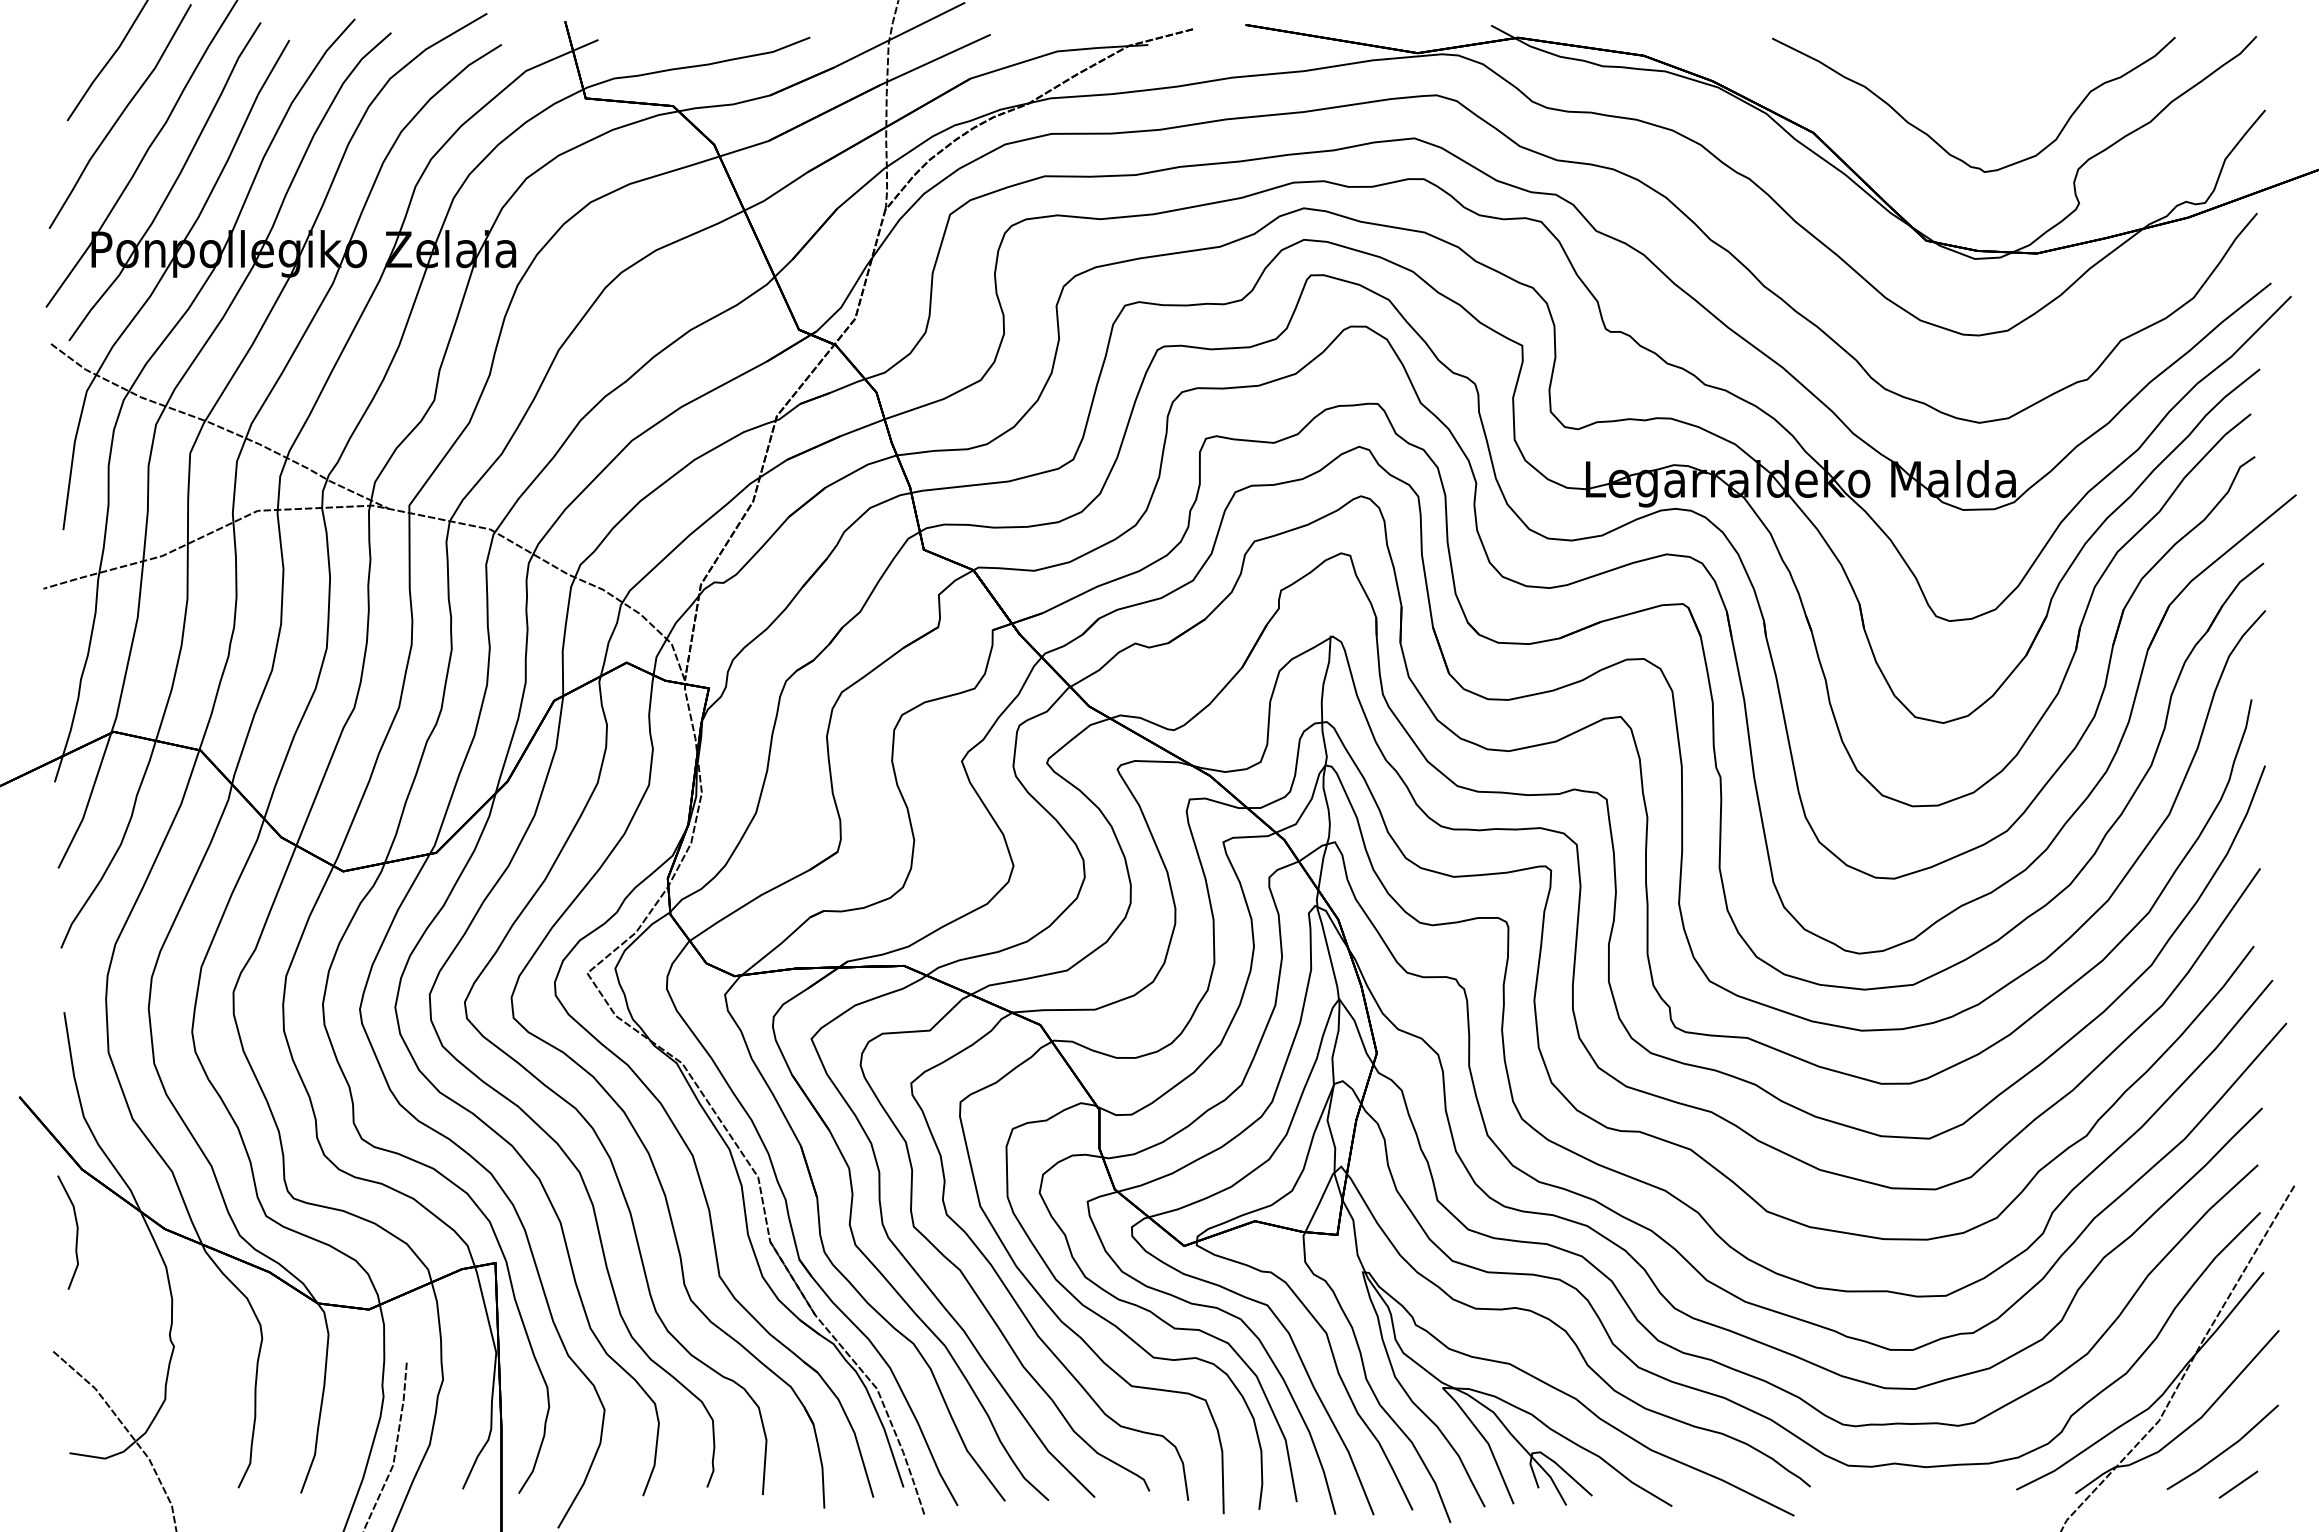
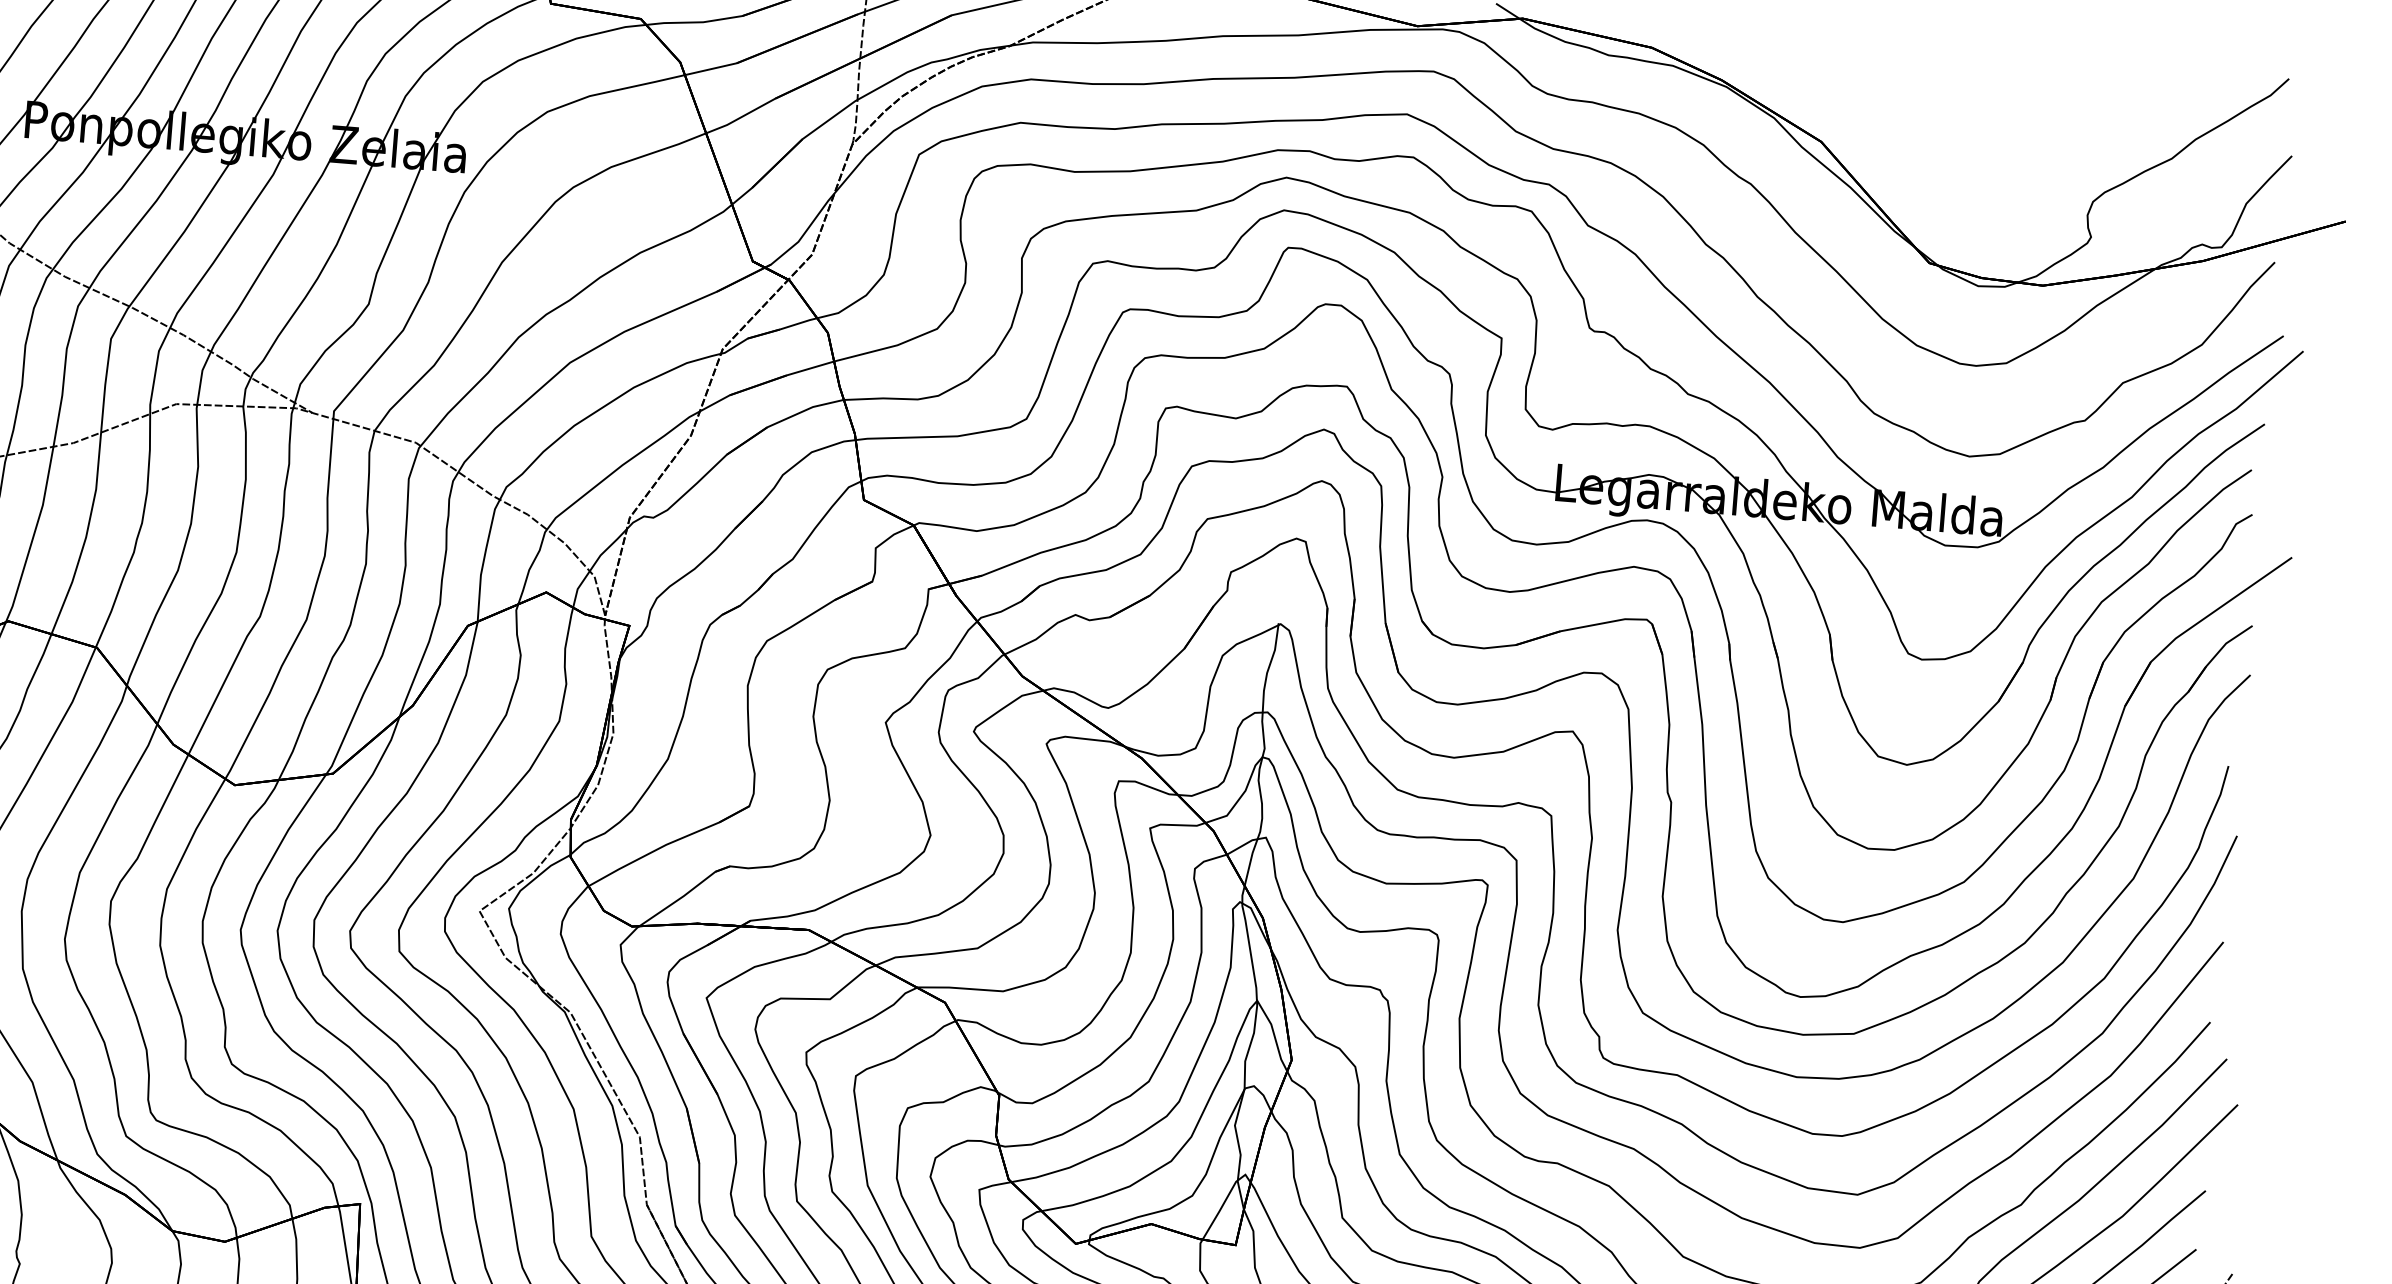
curve: (1941, 145) -> (1953, 165), removed

